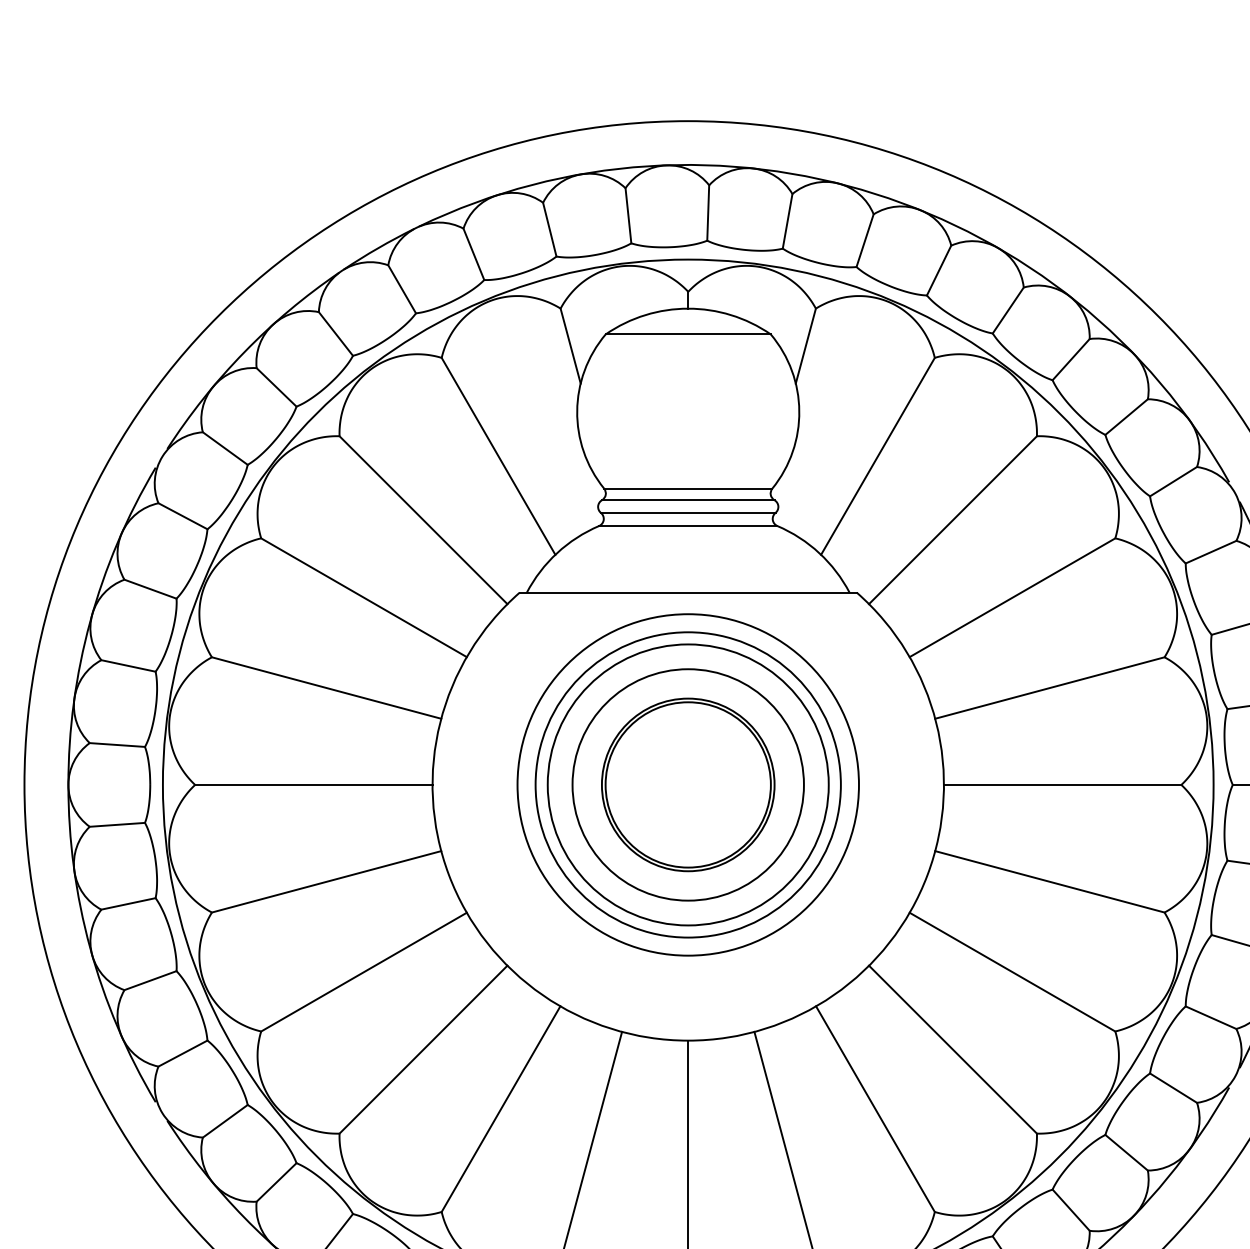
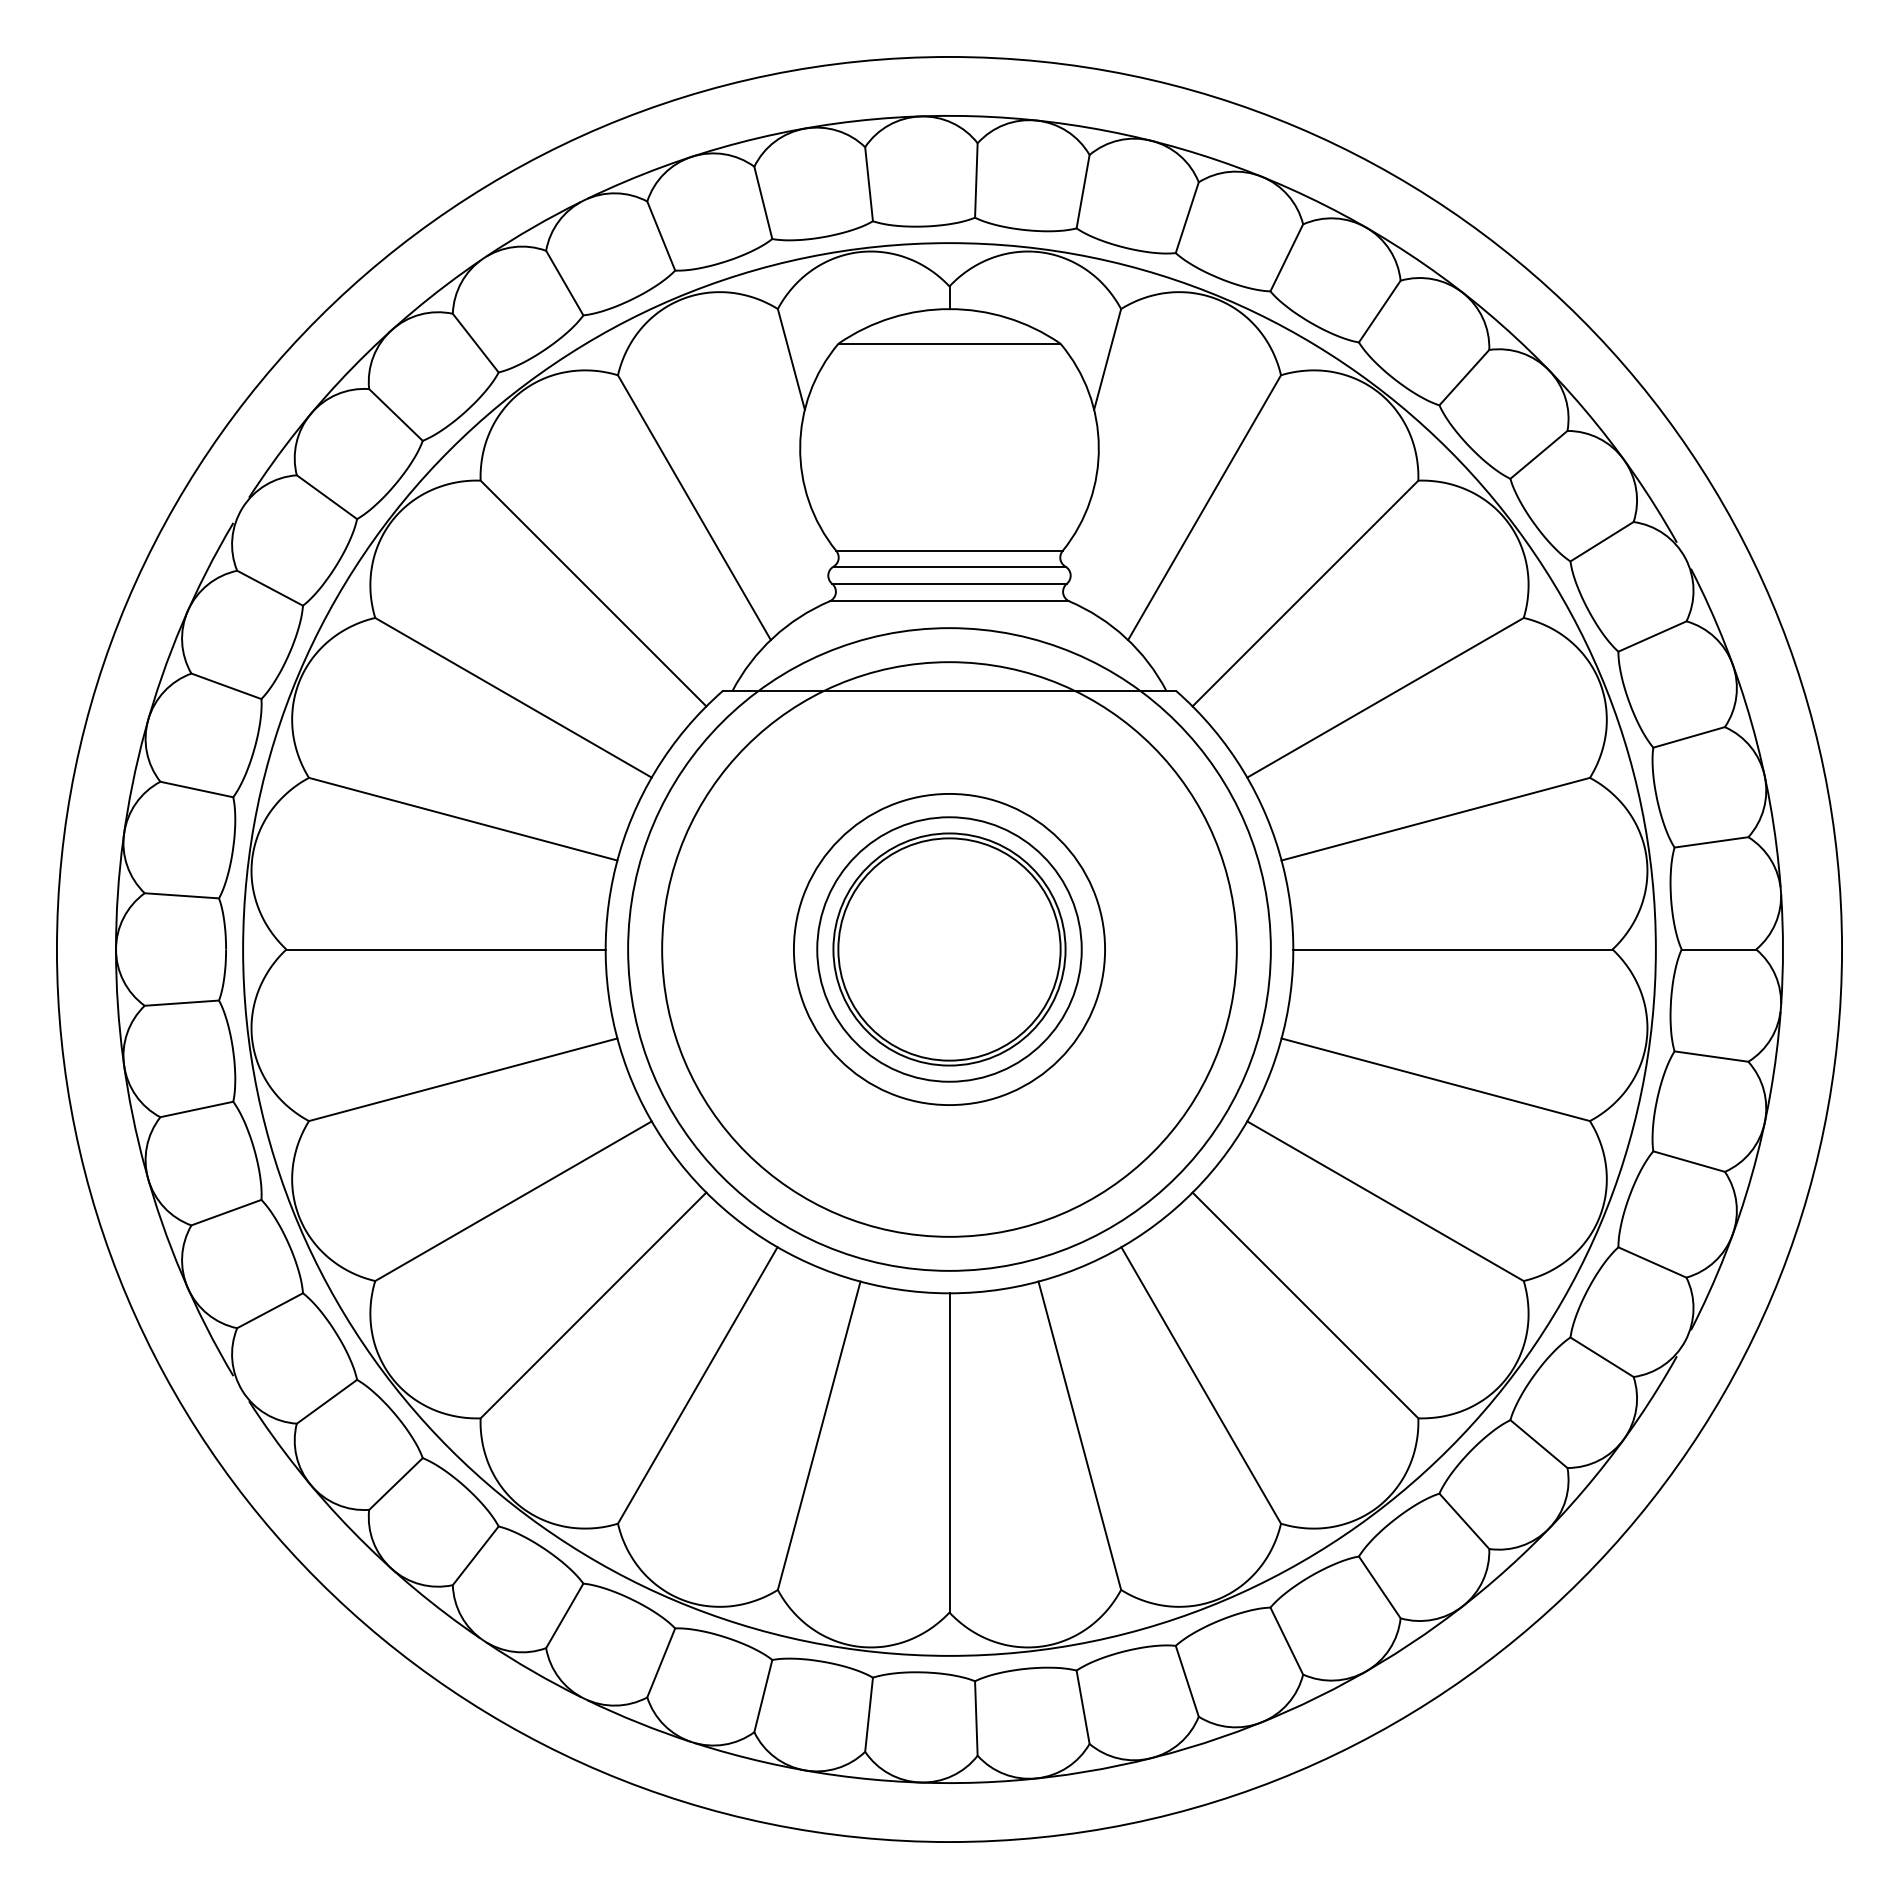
circle: (688, 784) -> (949, 949), size x0.7
circle: (688, 784) -> (949, 949), size x1.4
circle: (688, 784) -> (949, 949), size x1.4

